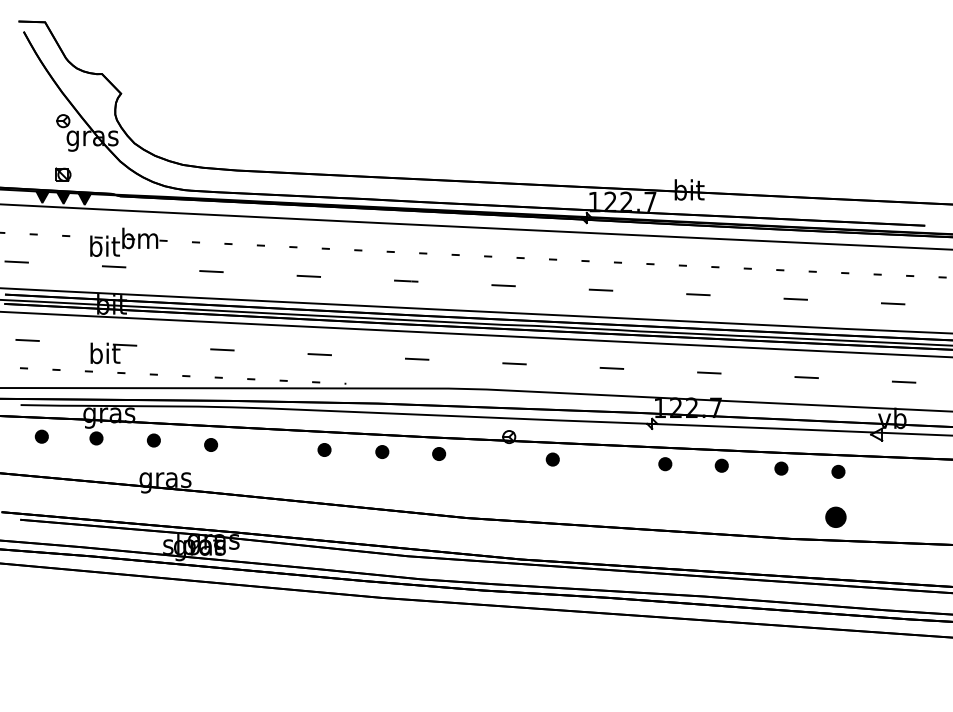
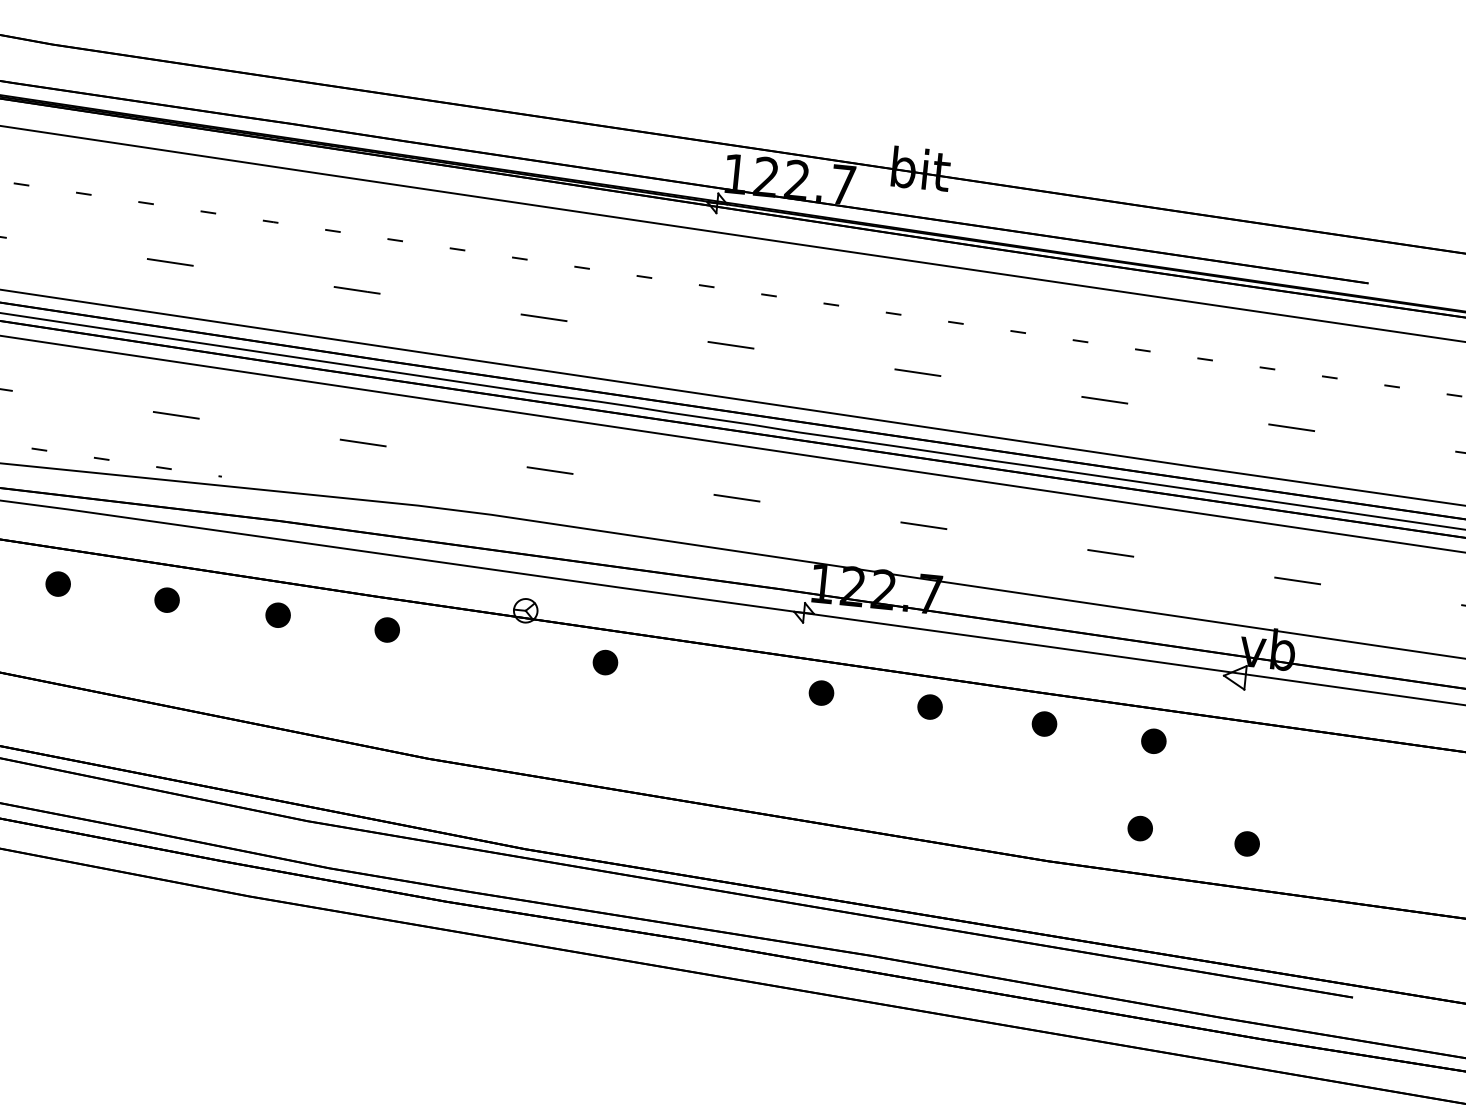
part: (267, 447) -> (57, 584), added
part: (835, 517) -> (1139, 828), size x0.62
part: (891, 519) -> (1246, 843), added

